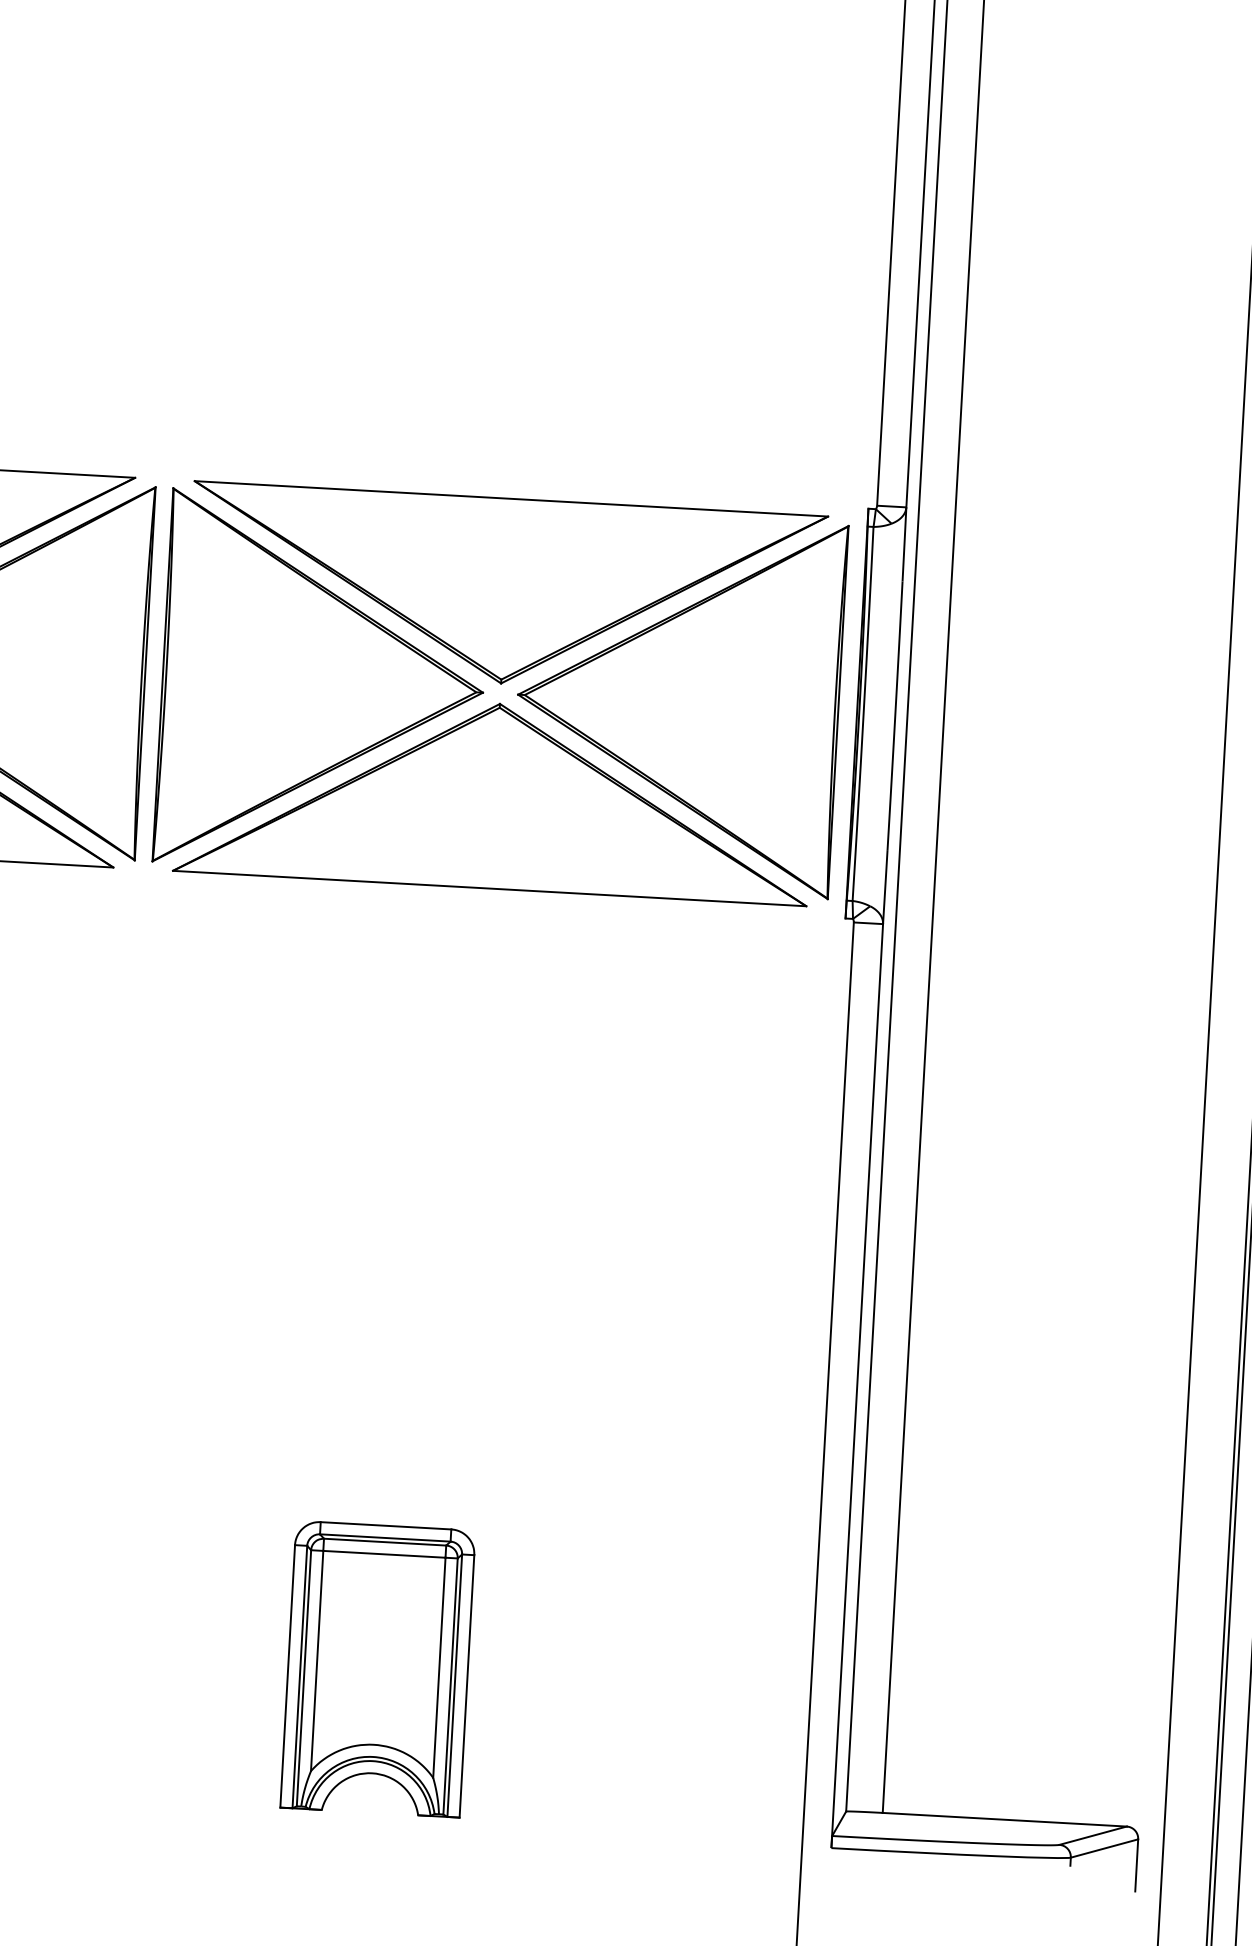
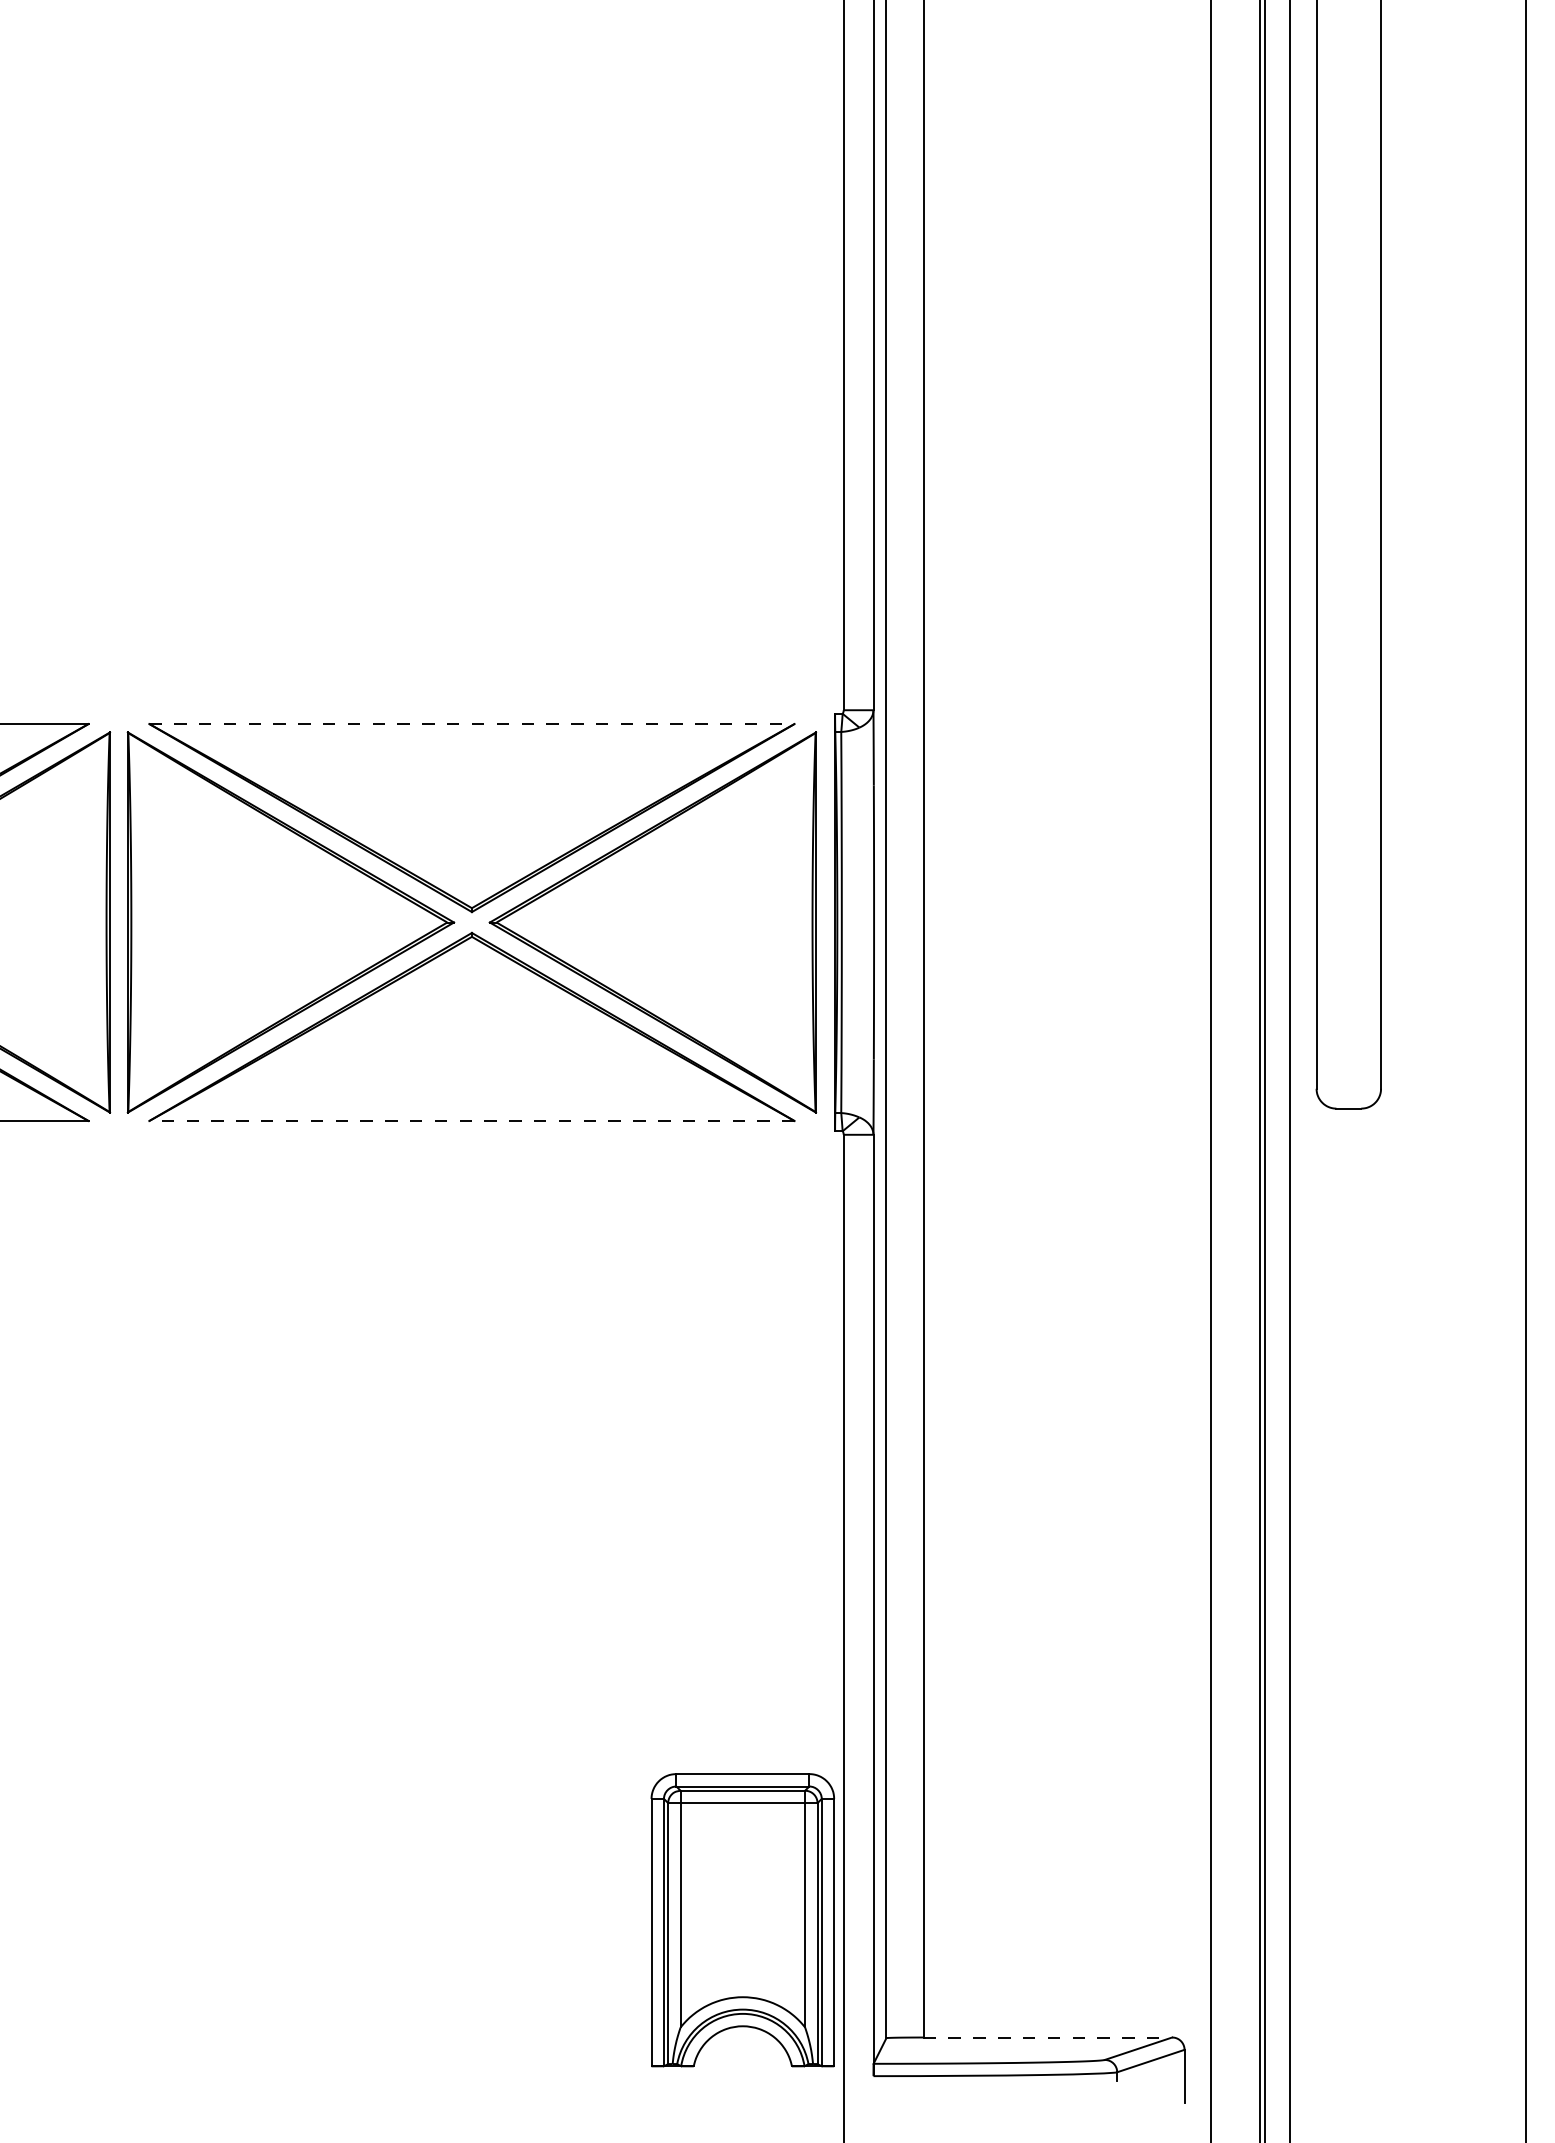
line: (510, 499) -> (471, 724), solid -> dashed
line: (489, 888) -> (471, 1121), solid -> dashed
part: (377, 1669) -> (742, 1920), moved
line: (1005, 1819) -> (1048, 2037), solid -> dashed

